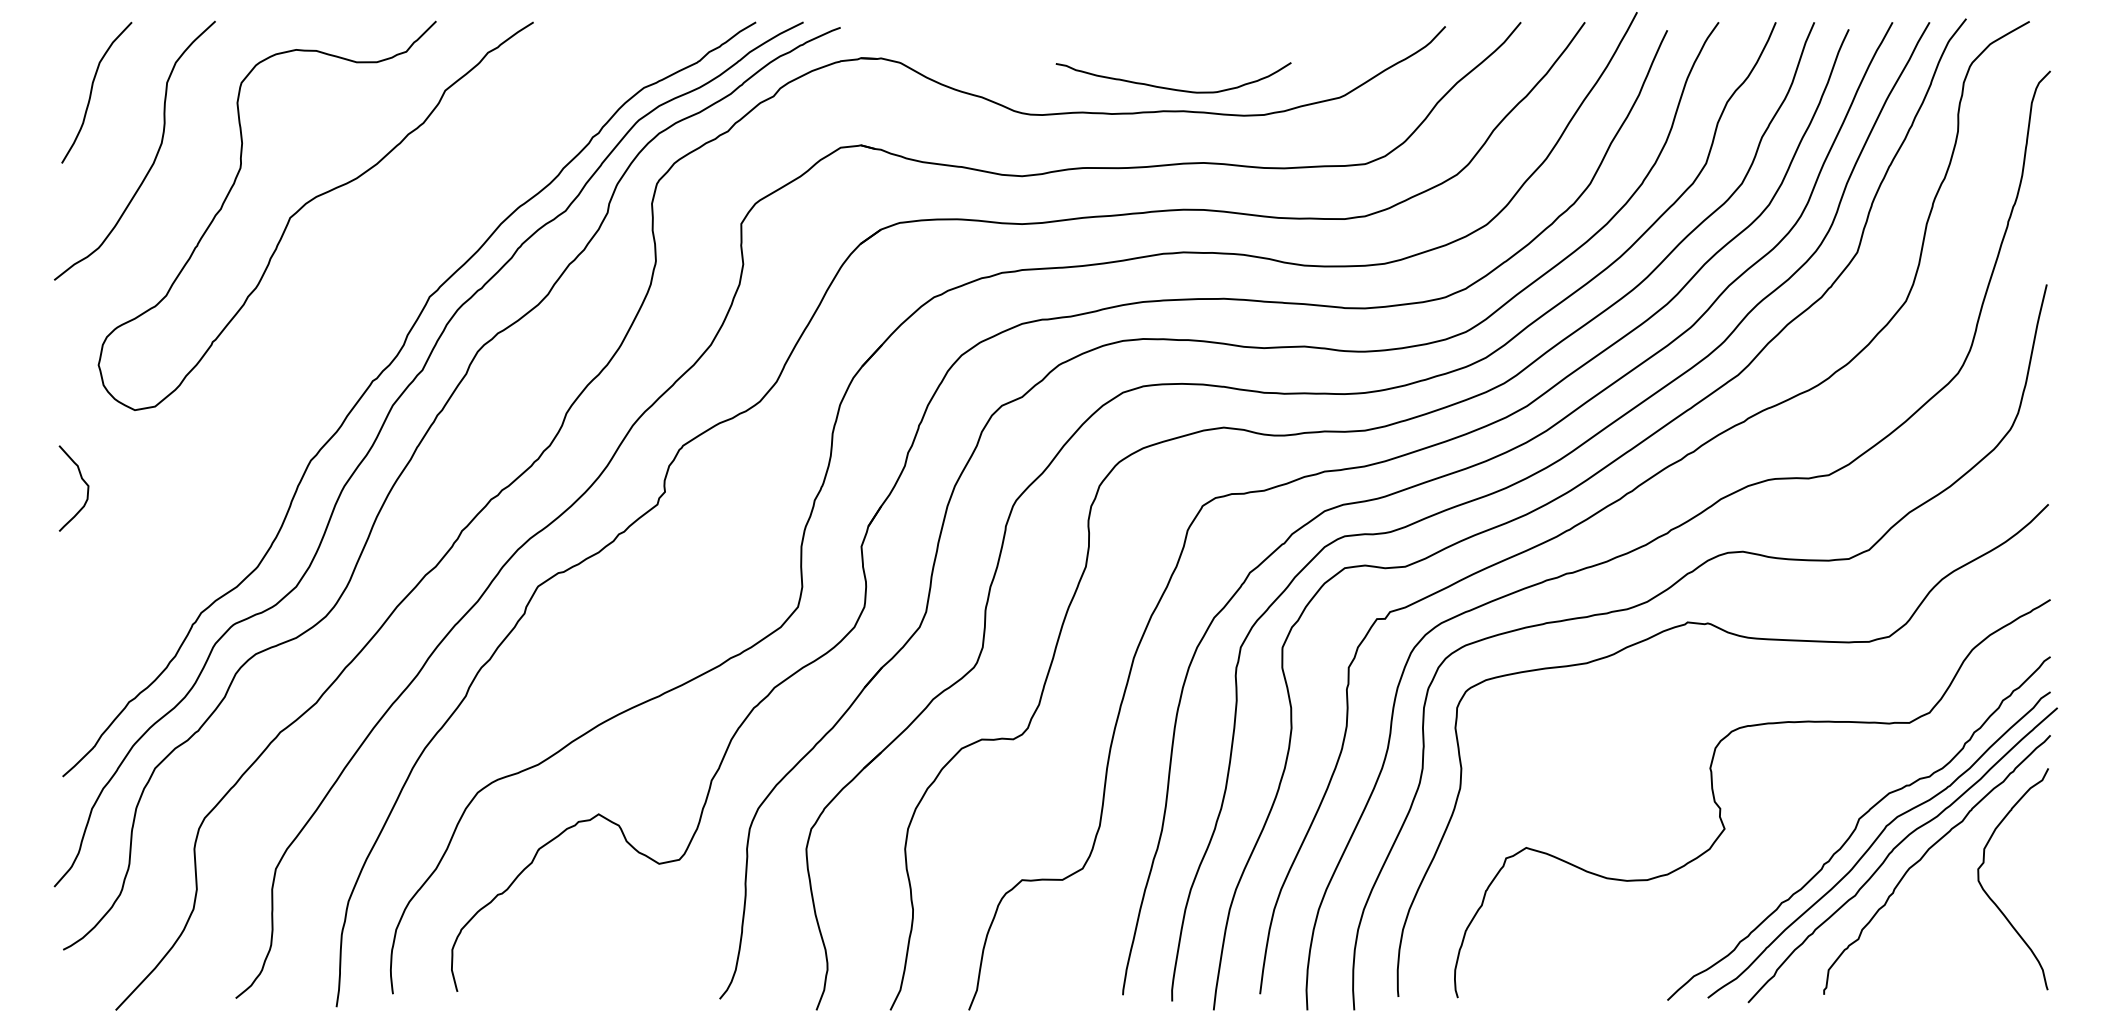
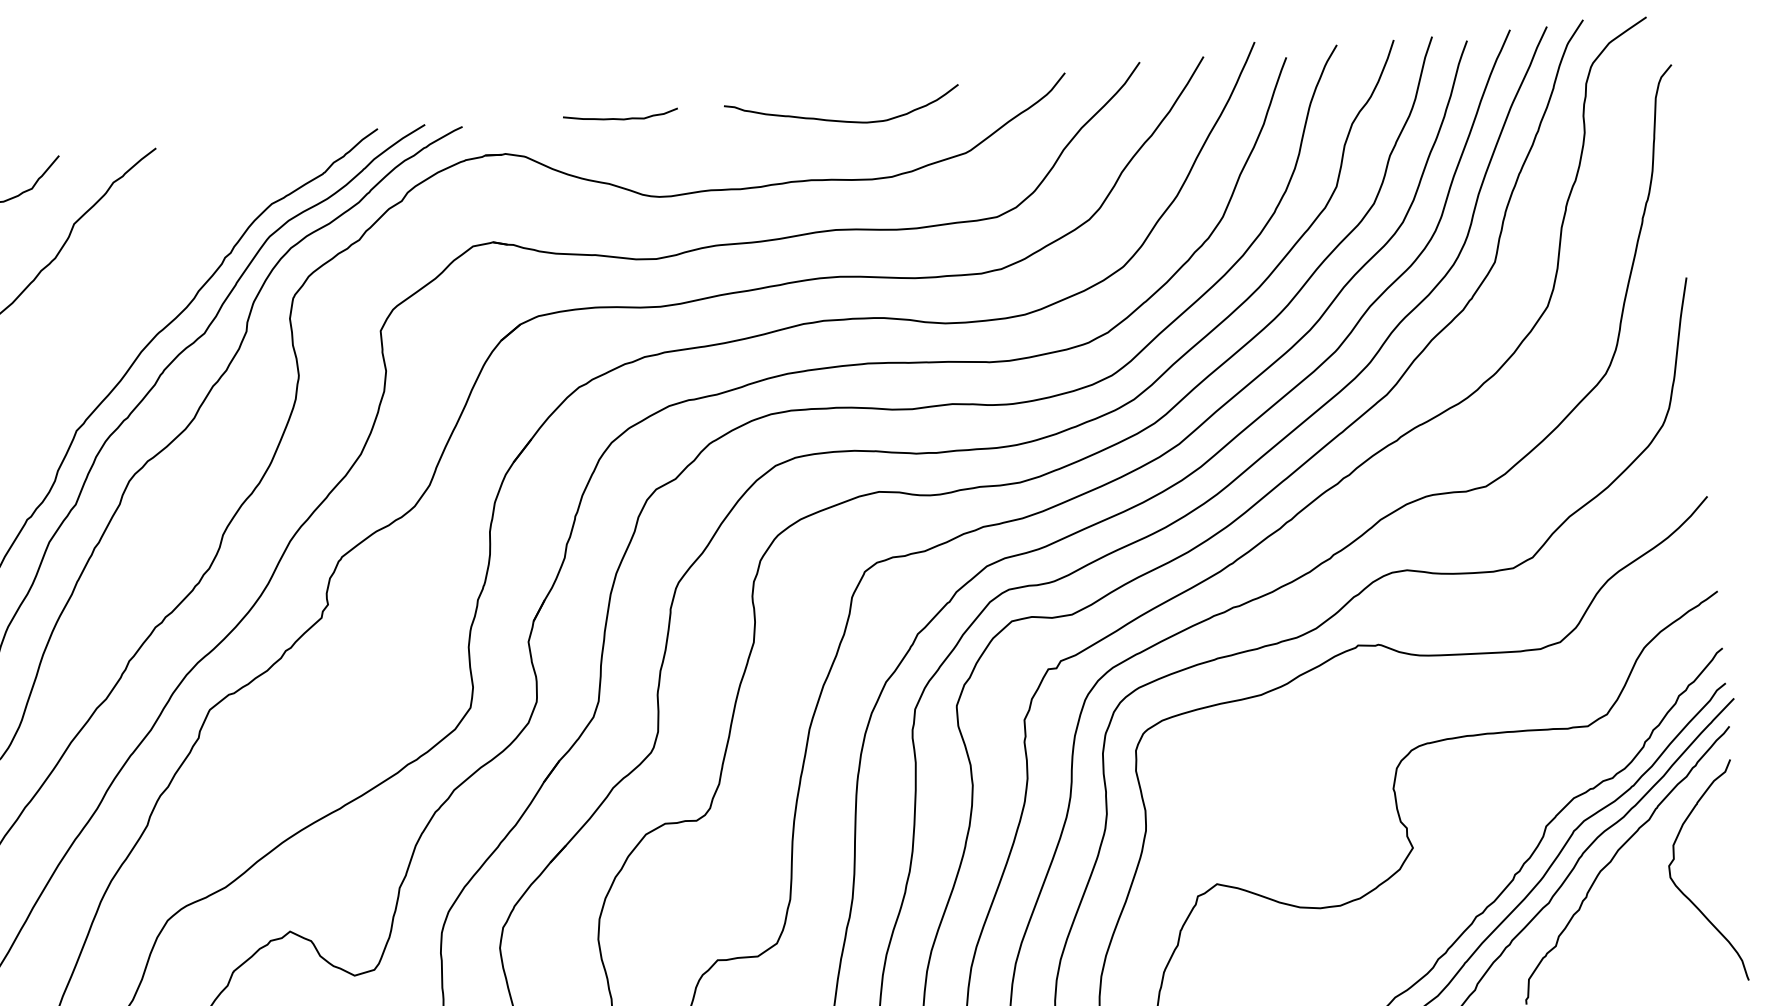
curve: (997, 32) -> (619, 117), added
curve: (1173, 88) -> (843, 120), moved

